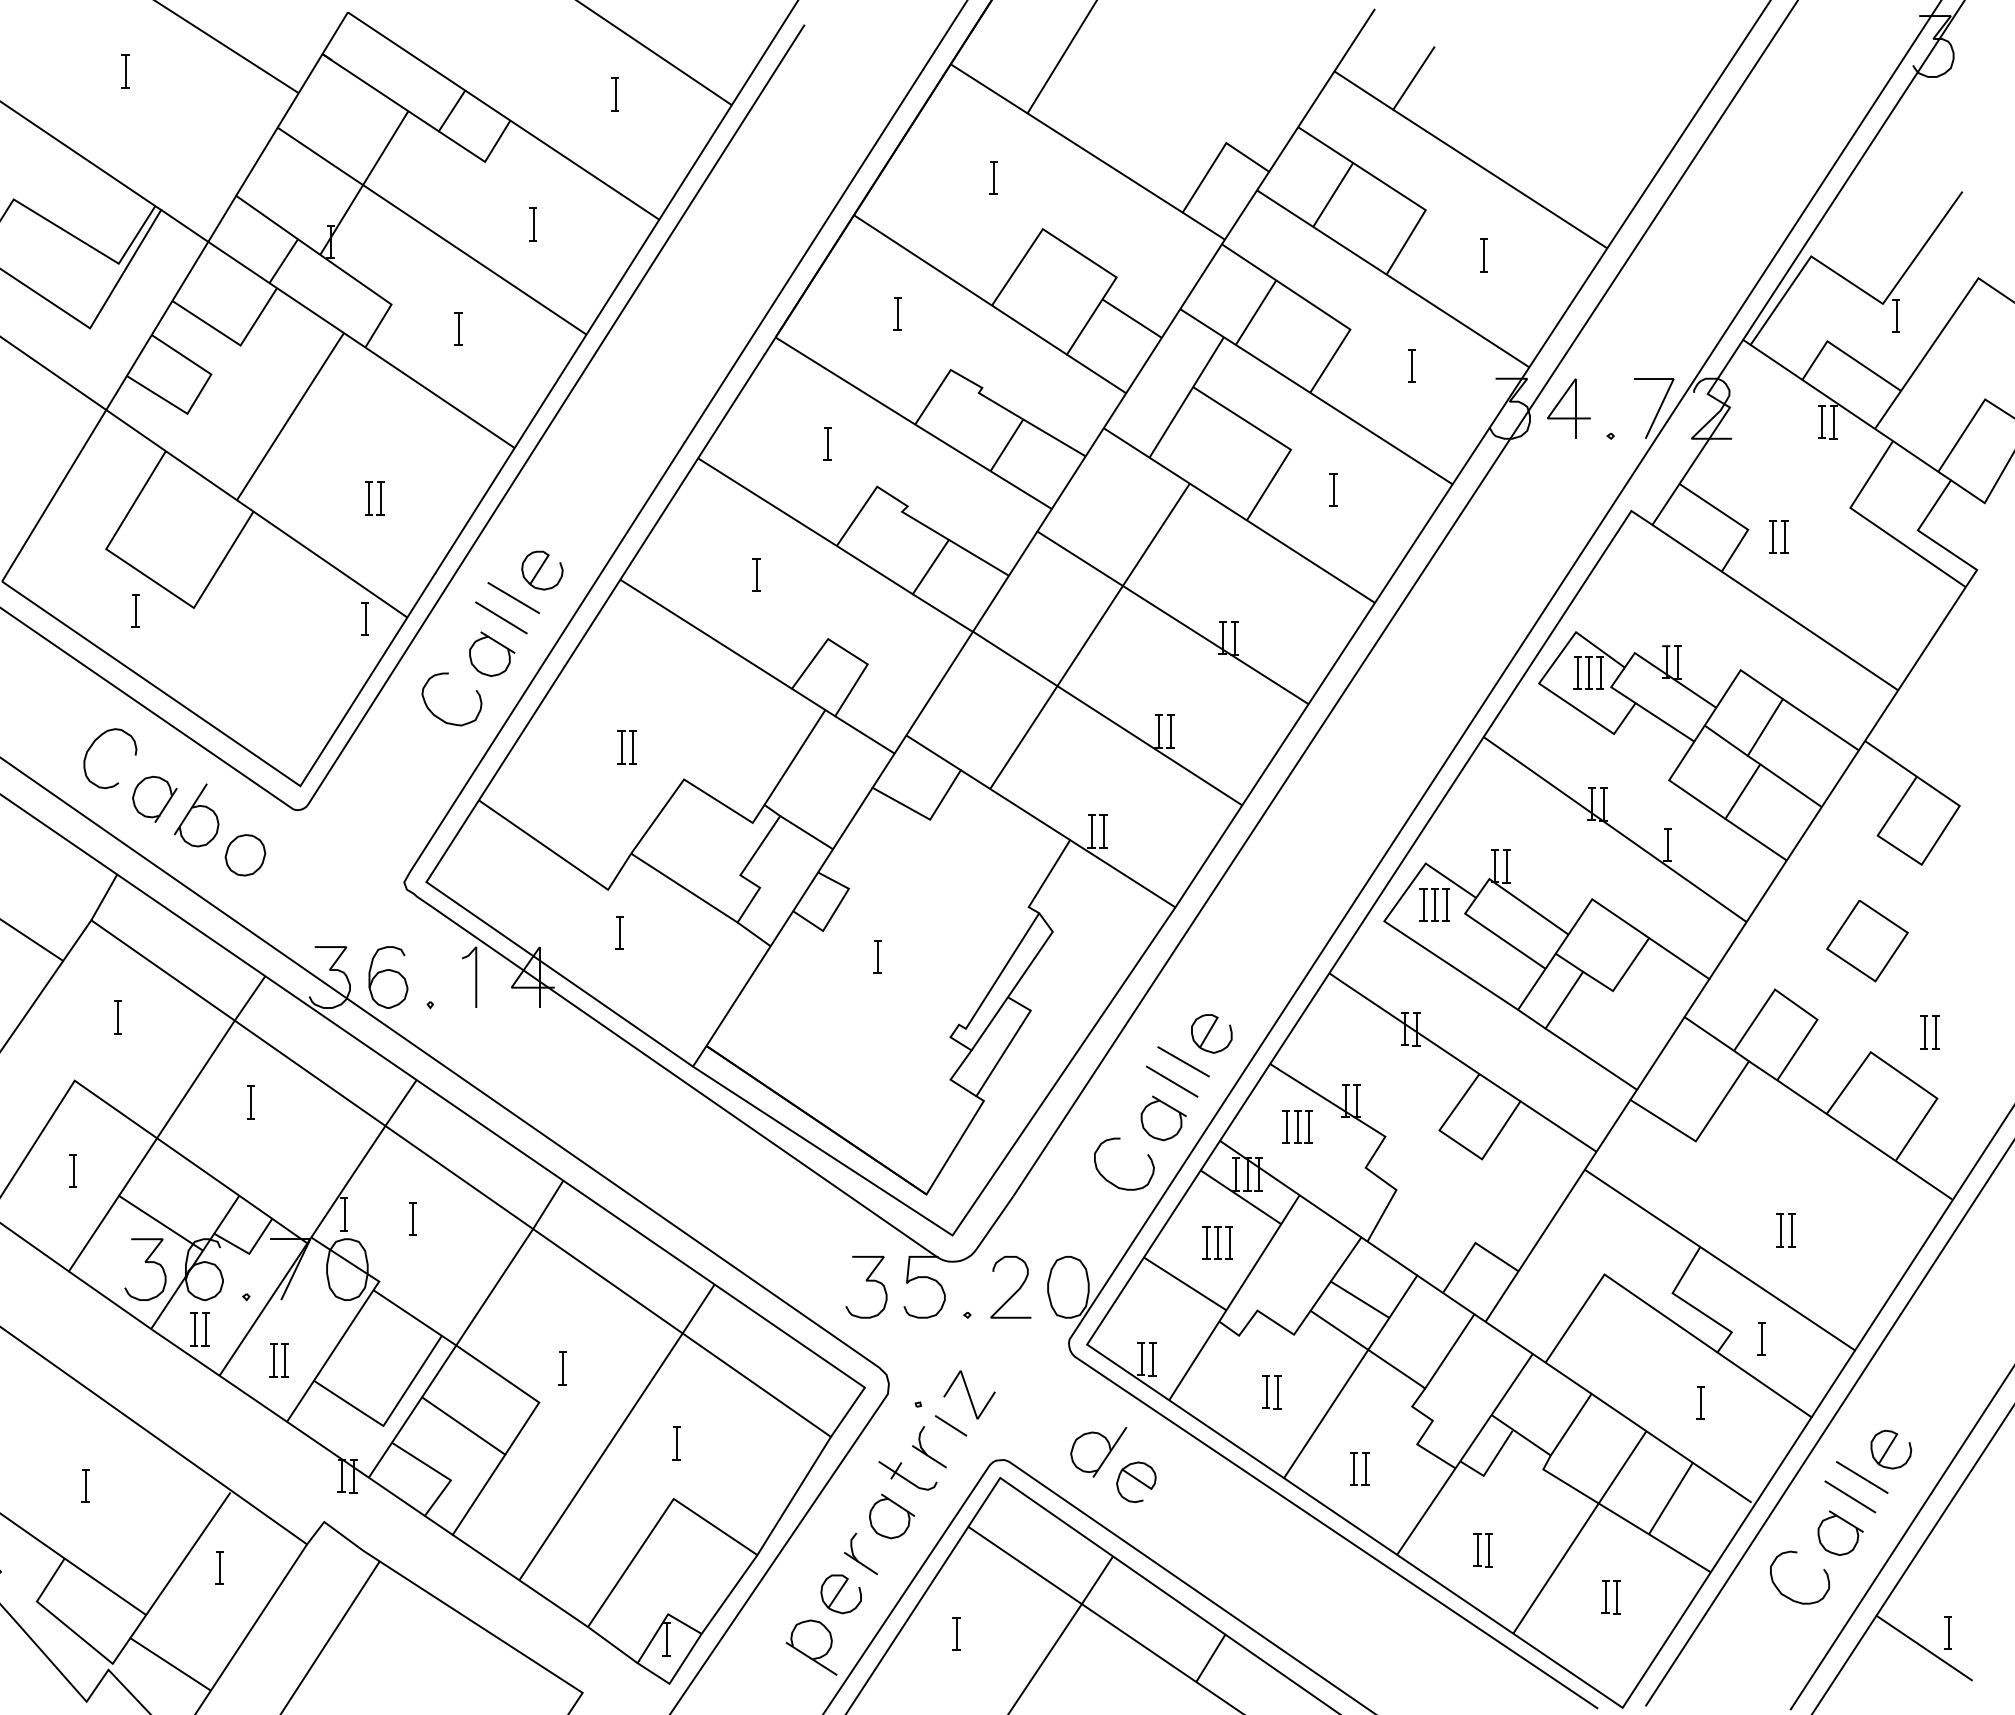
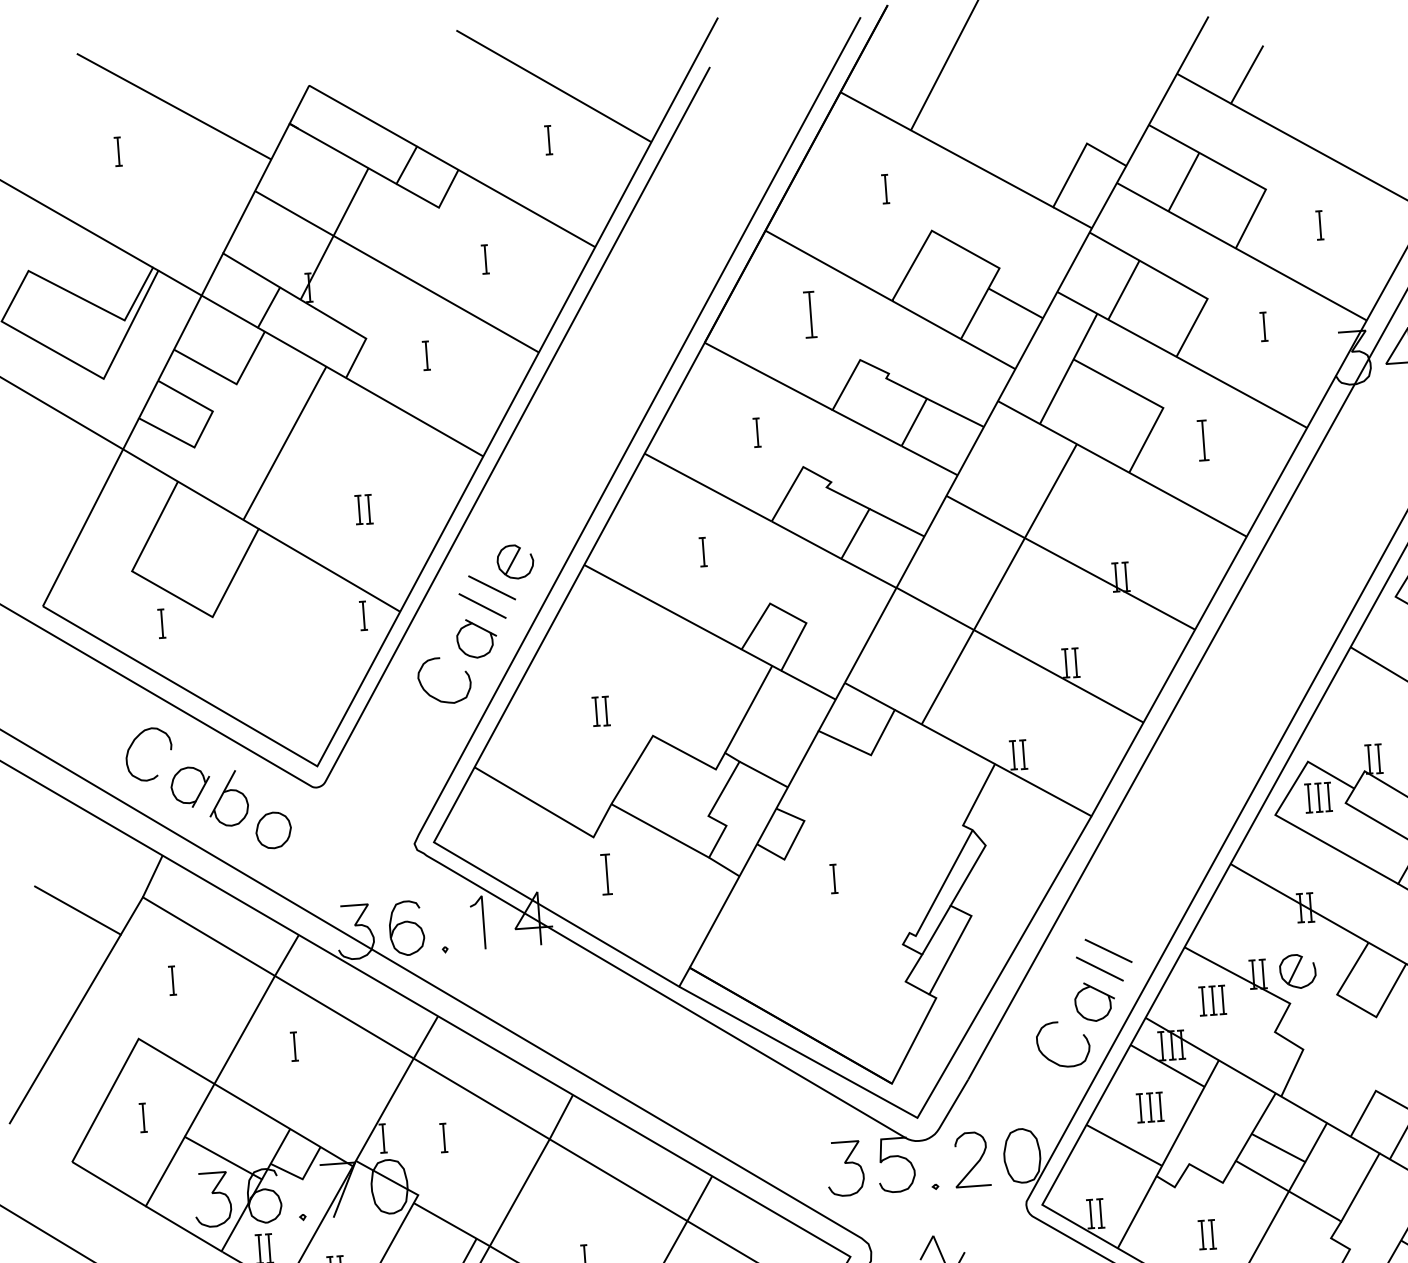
part: (897, 313) -> (809, 313), size x1.6
part: (1333, 489) -> (1203, 440), size x1.4
part: (619, 932) -> (606, 873), size x1.4
part: (1211, 1033) -> (1297, 971), moved

